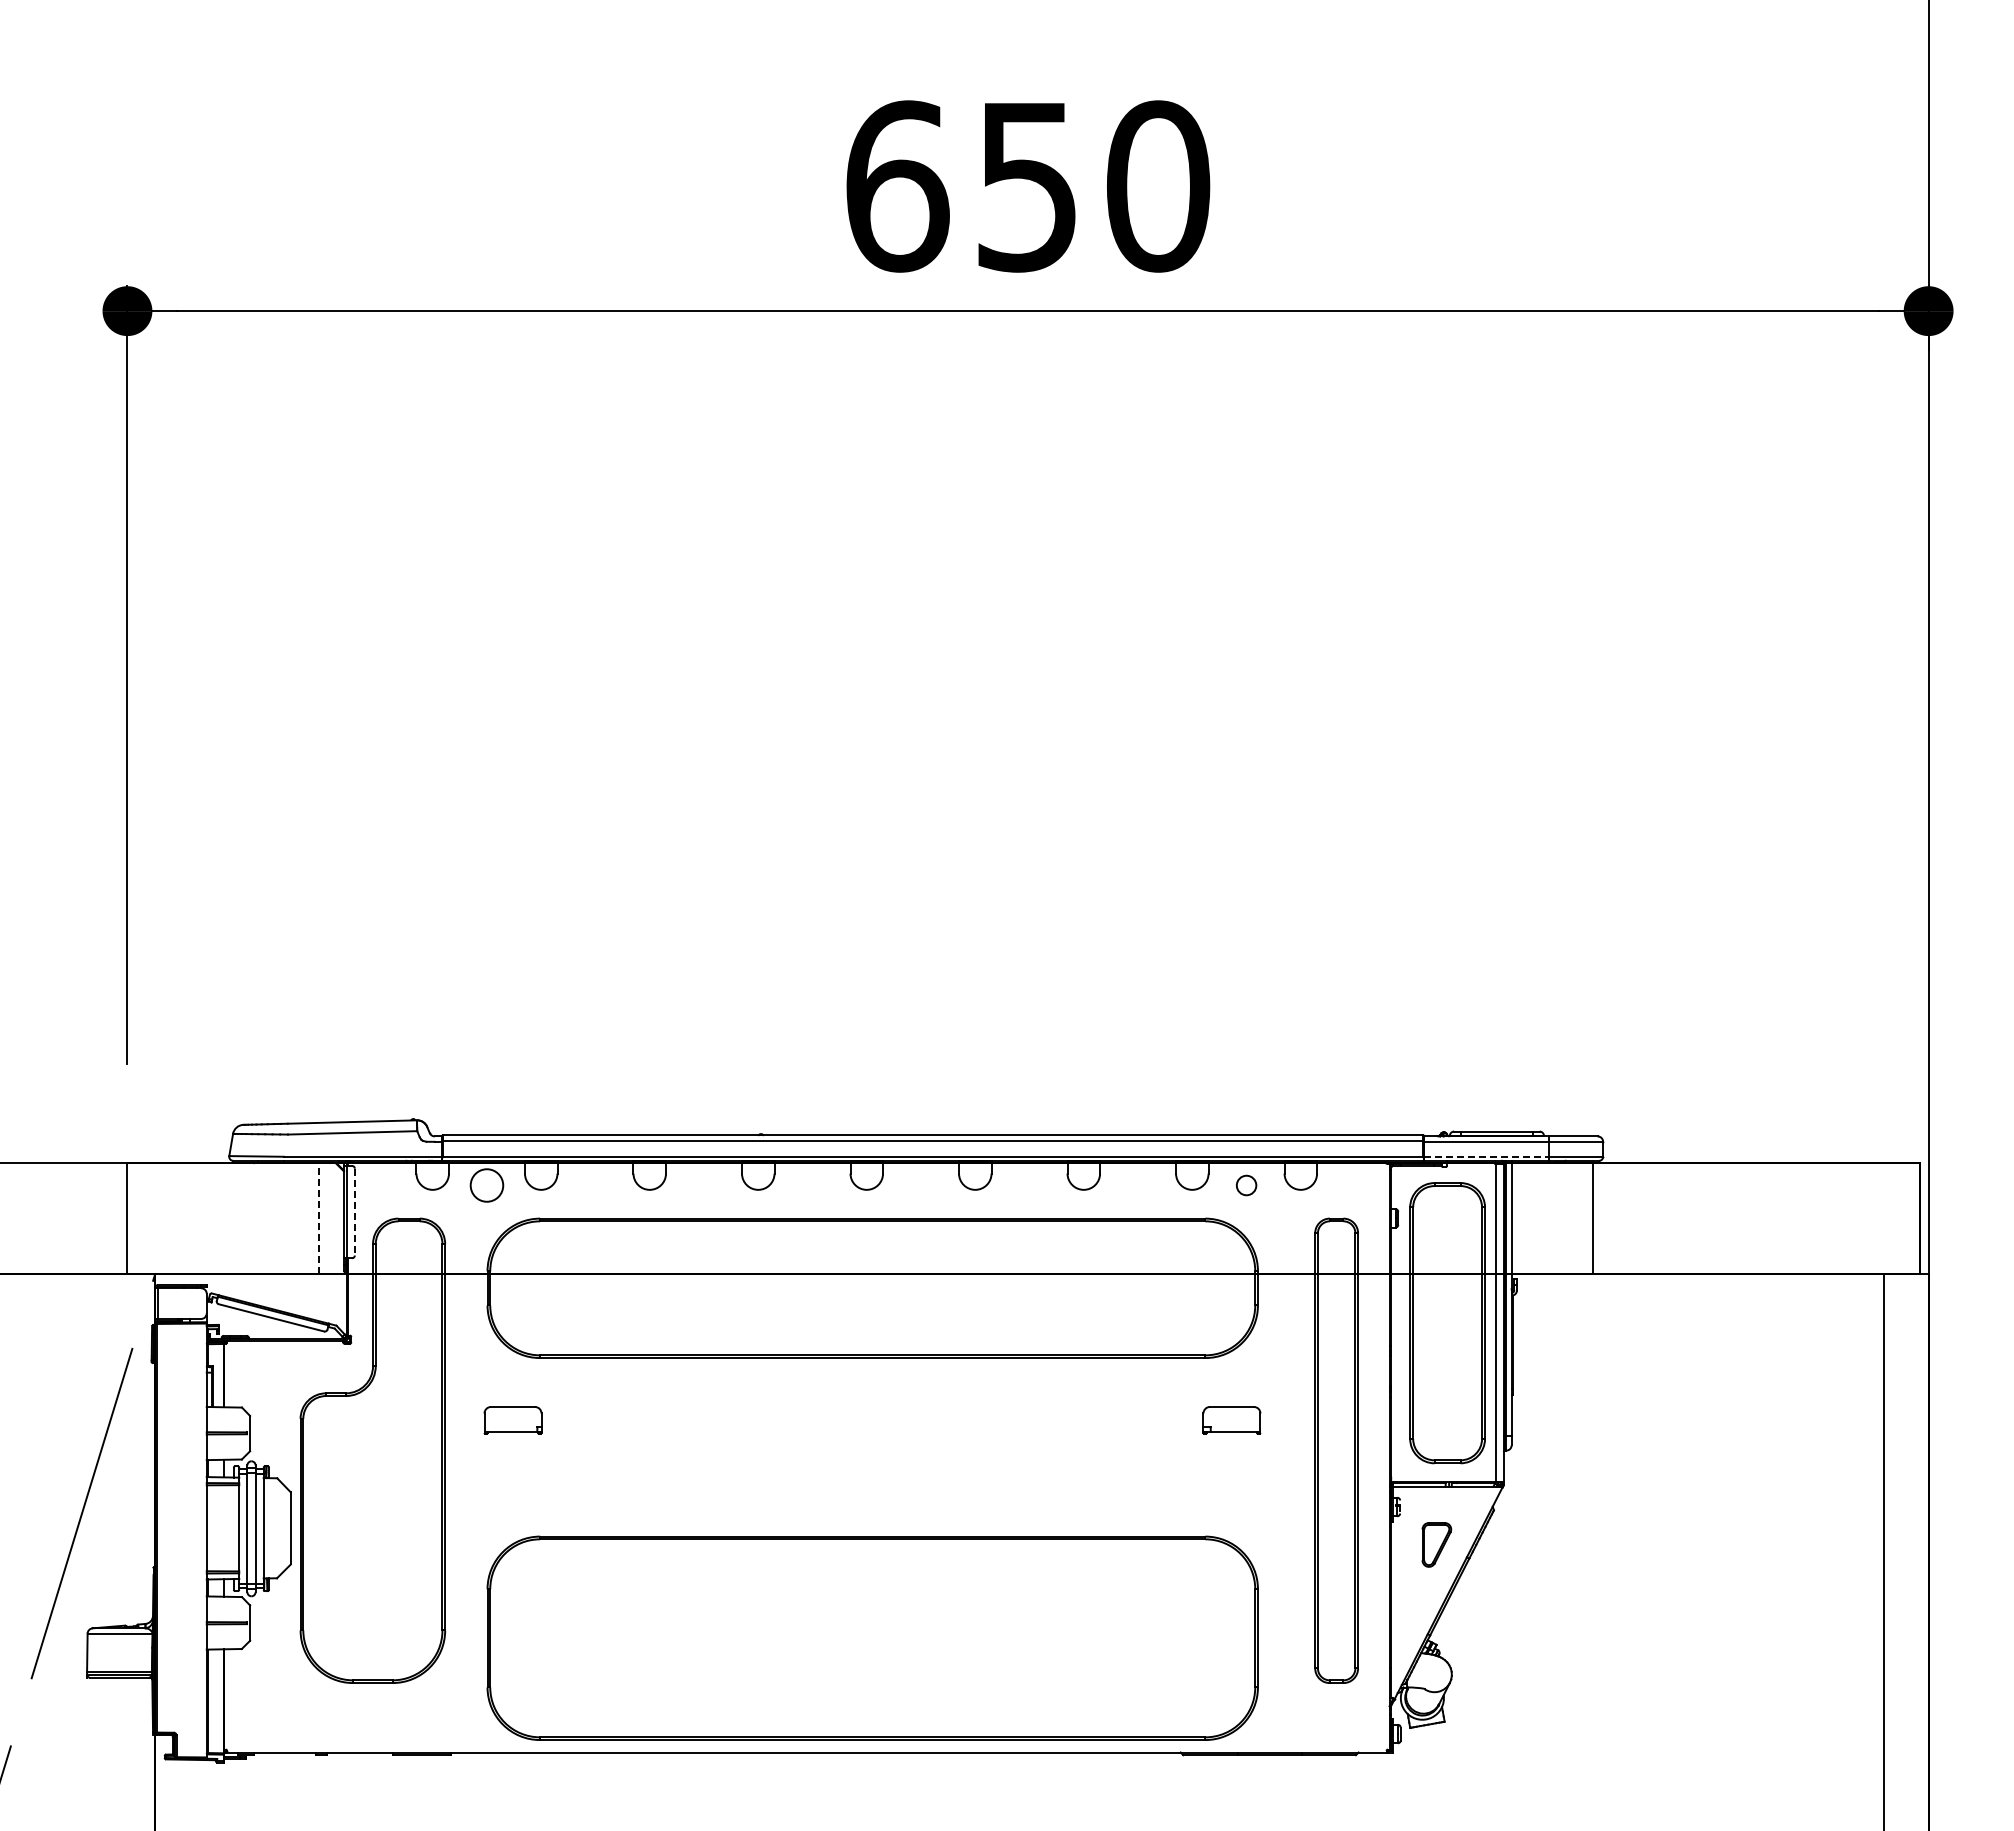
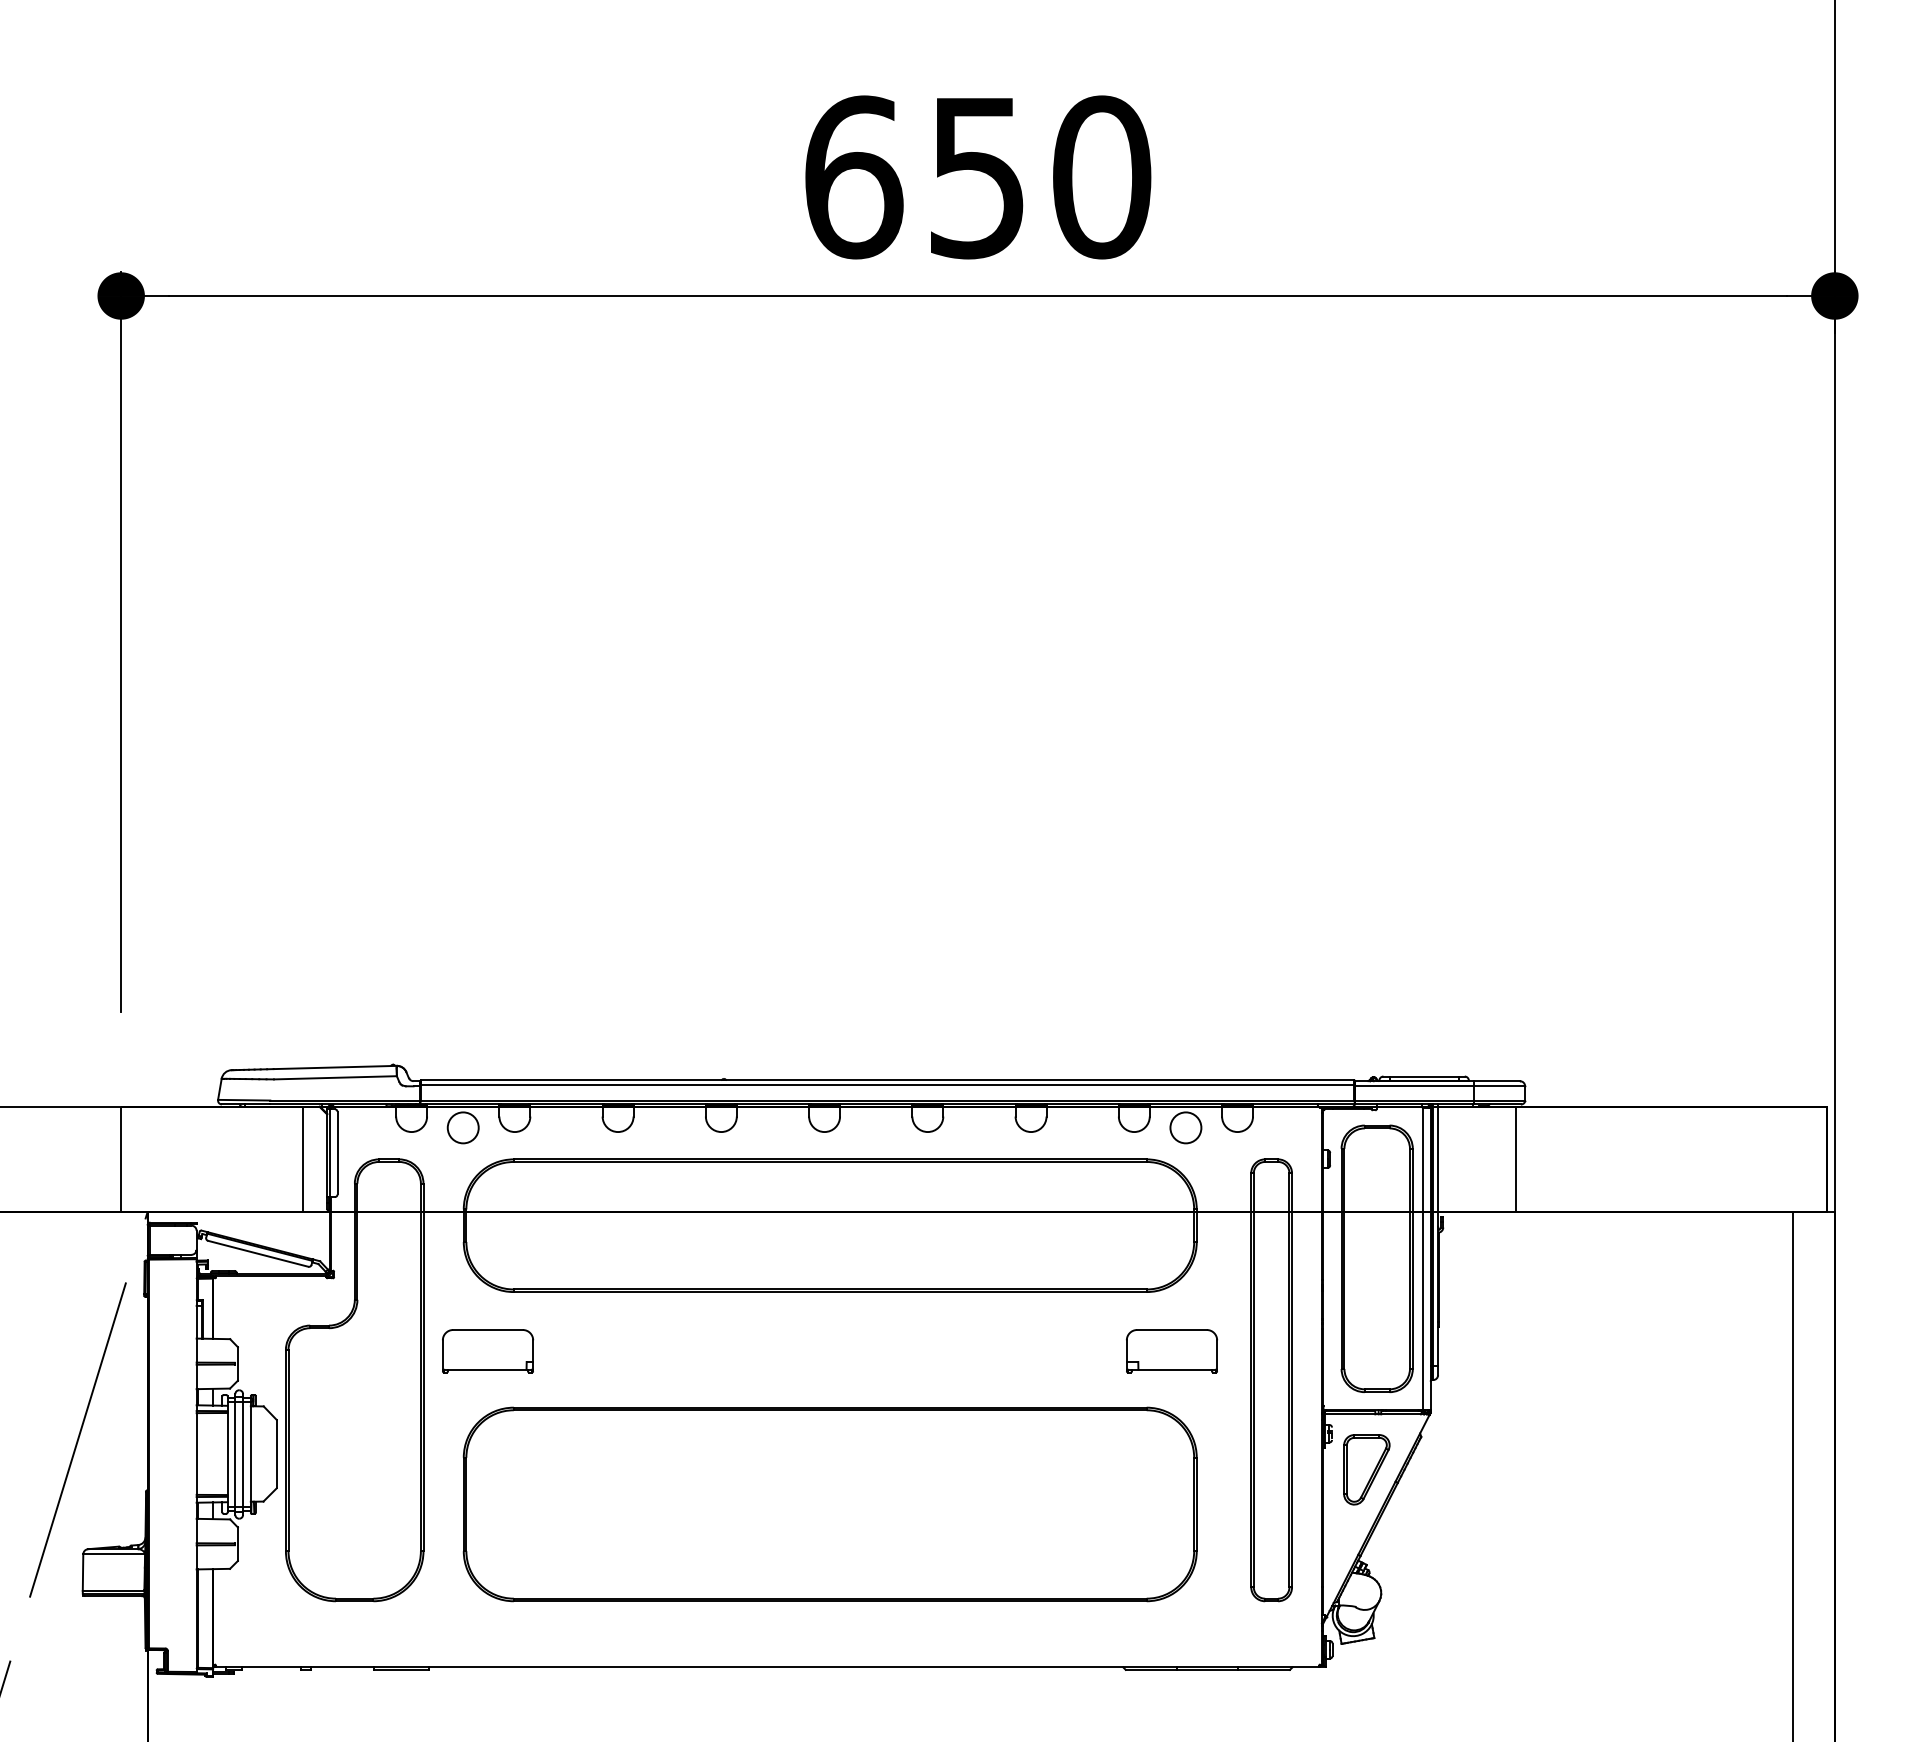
line: (1486, 1156) -> (1414, 1100), dashed -> solid
circle: (1246, 1185) -> (1185, 1127), size x1.67
line: (354, 1212) -> (337, 1153), dashed -> solid
line: (318, 1218) -> (302, 1159), dashed -> solid
part: (512, 1420) -> (487, 1351), size x1.67
part: (1231, 1420) -> (1171, 1351), size x1.67
part: (1436, 1544) -> (1366, 1469), size x1.67
part: (872, 1637) -> (830, 1503), moved

